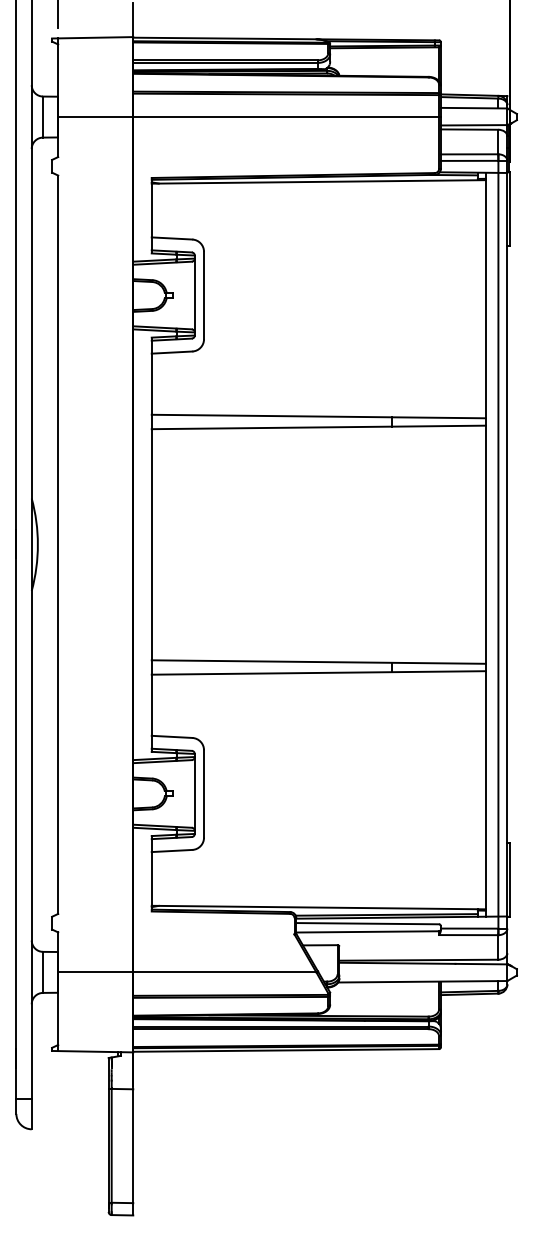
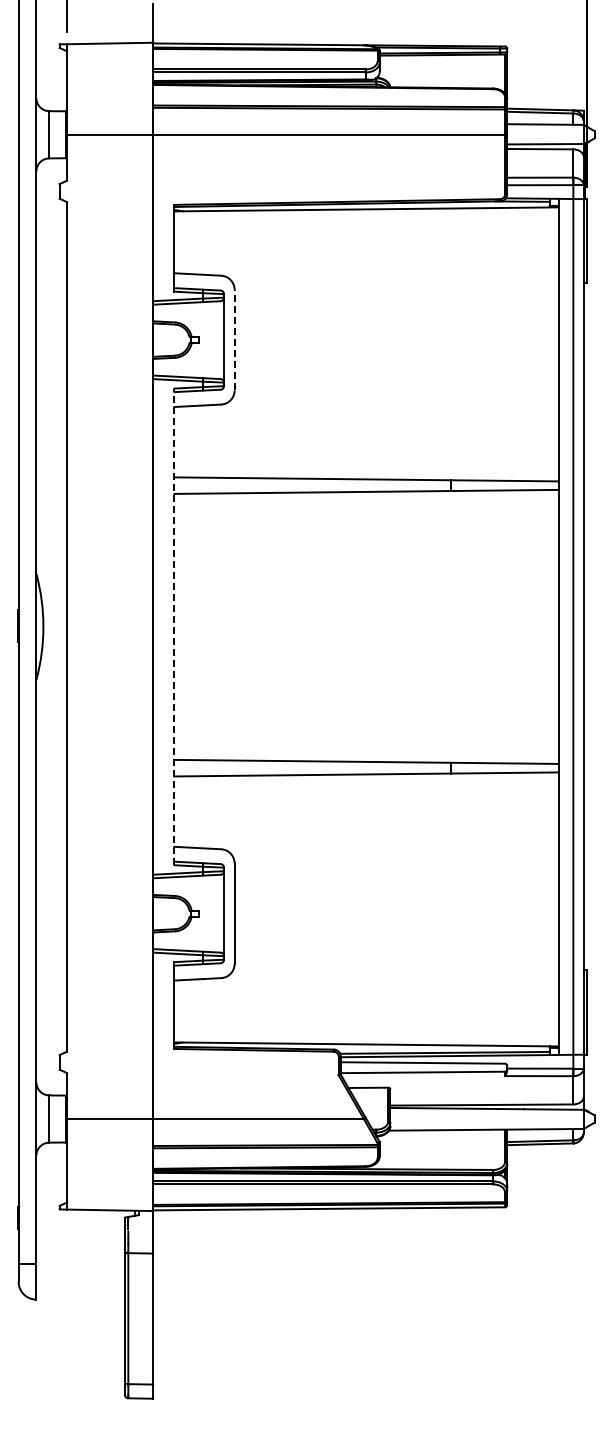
line: (203, 294) -> (234, 339), solid -> dashed
line: (151, 544) -> (174, 626), solid -> dashed

